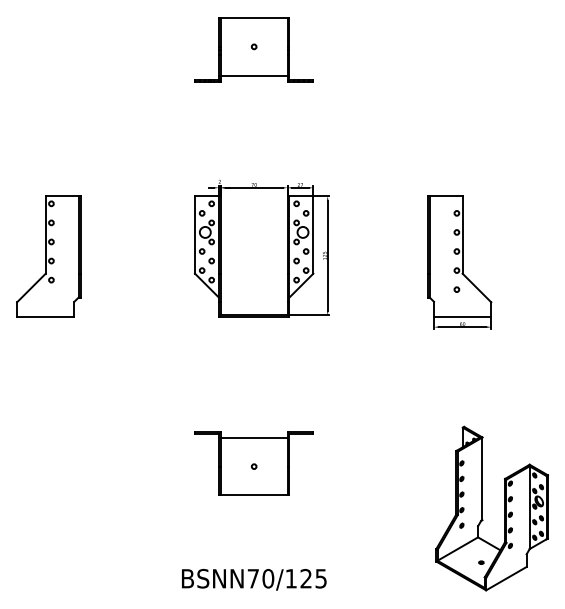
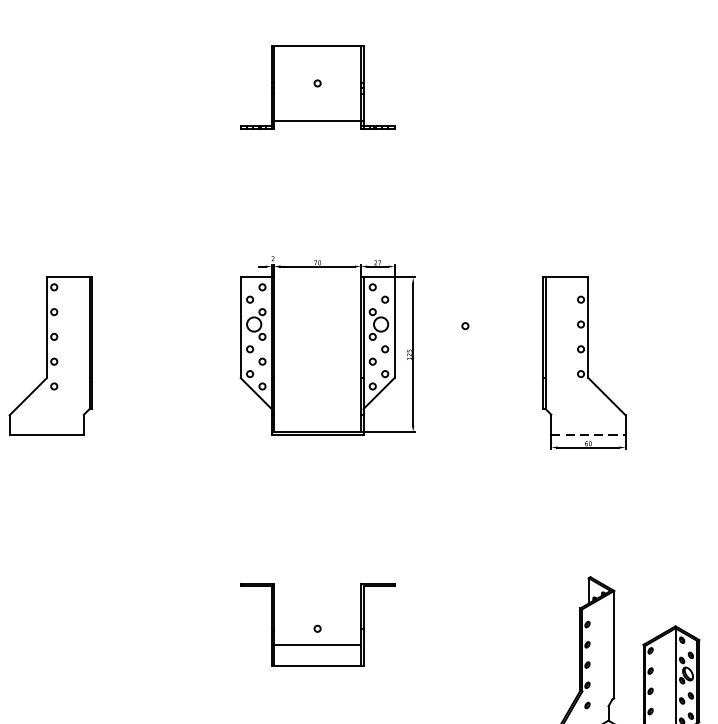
circle: (456, 289) -> (464, 325), moved
line: (462, 317) -> (588, 435), solid -> dashed
line: (253, 438) -> (316, 645), moved

